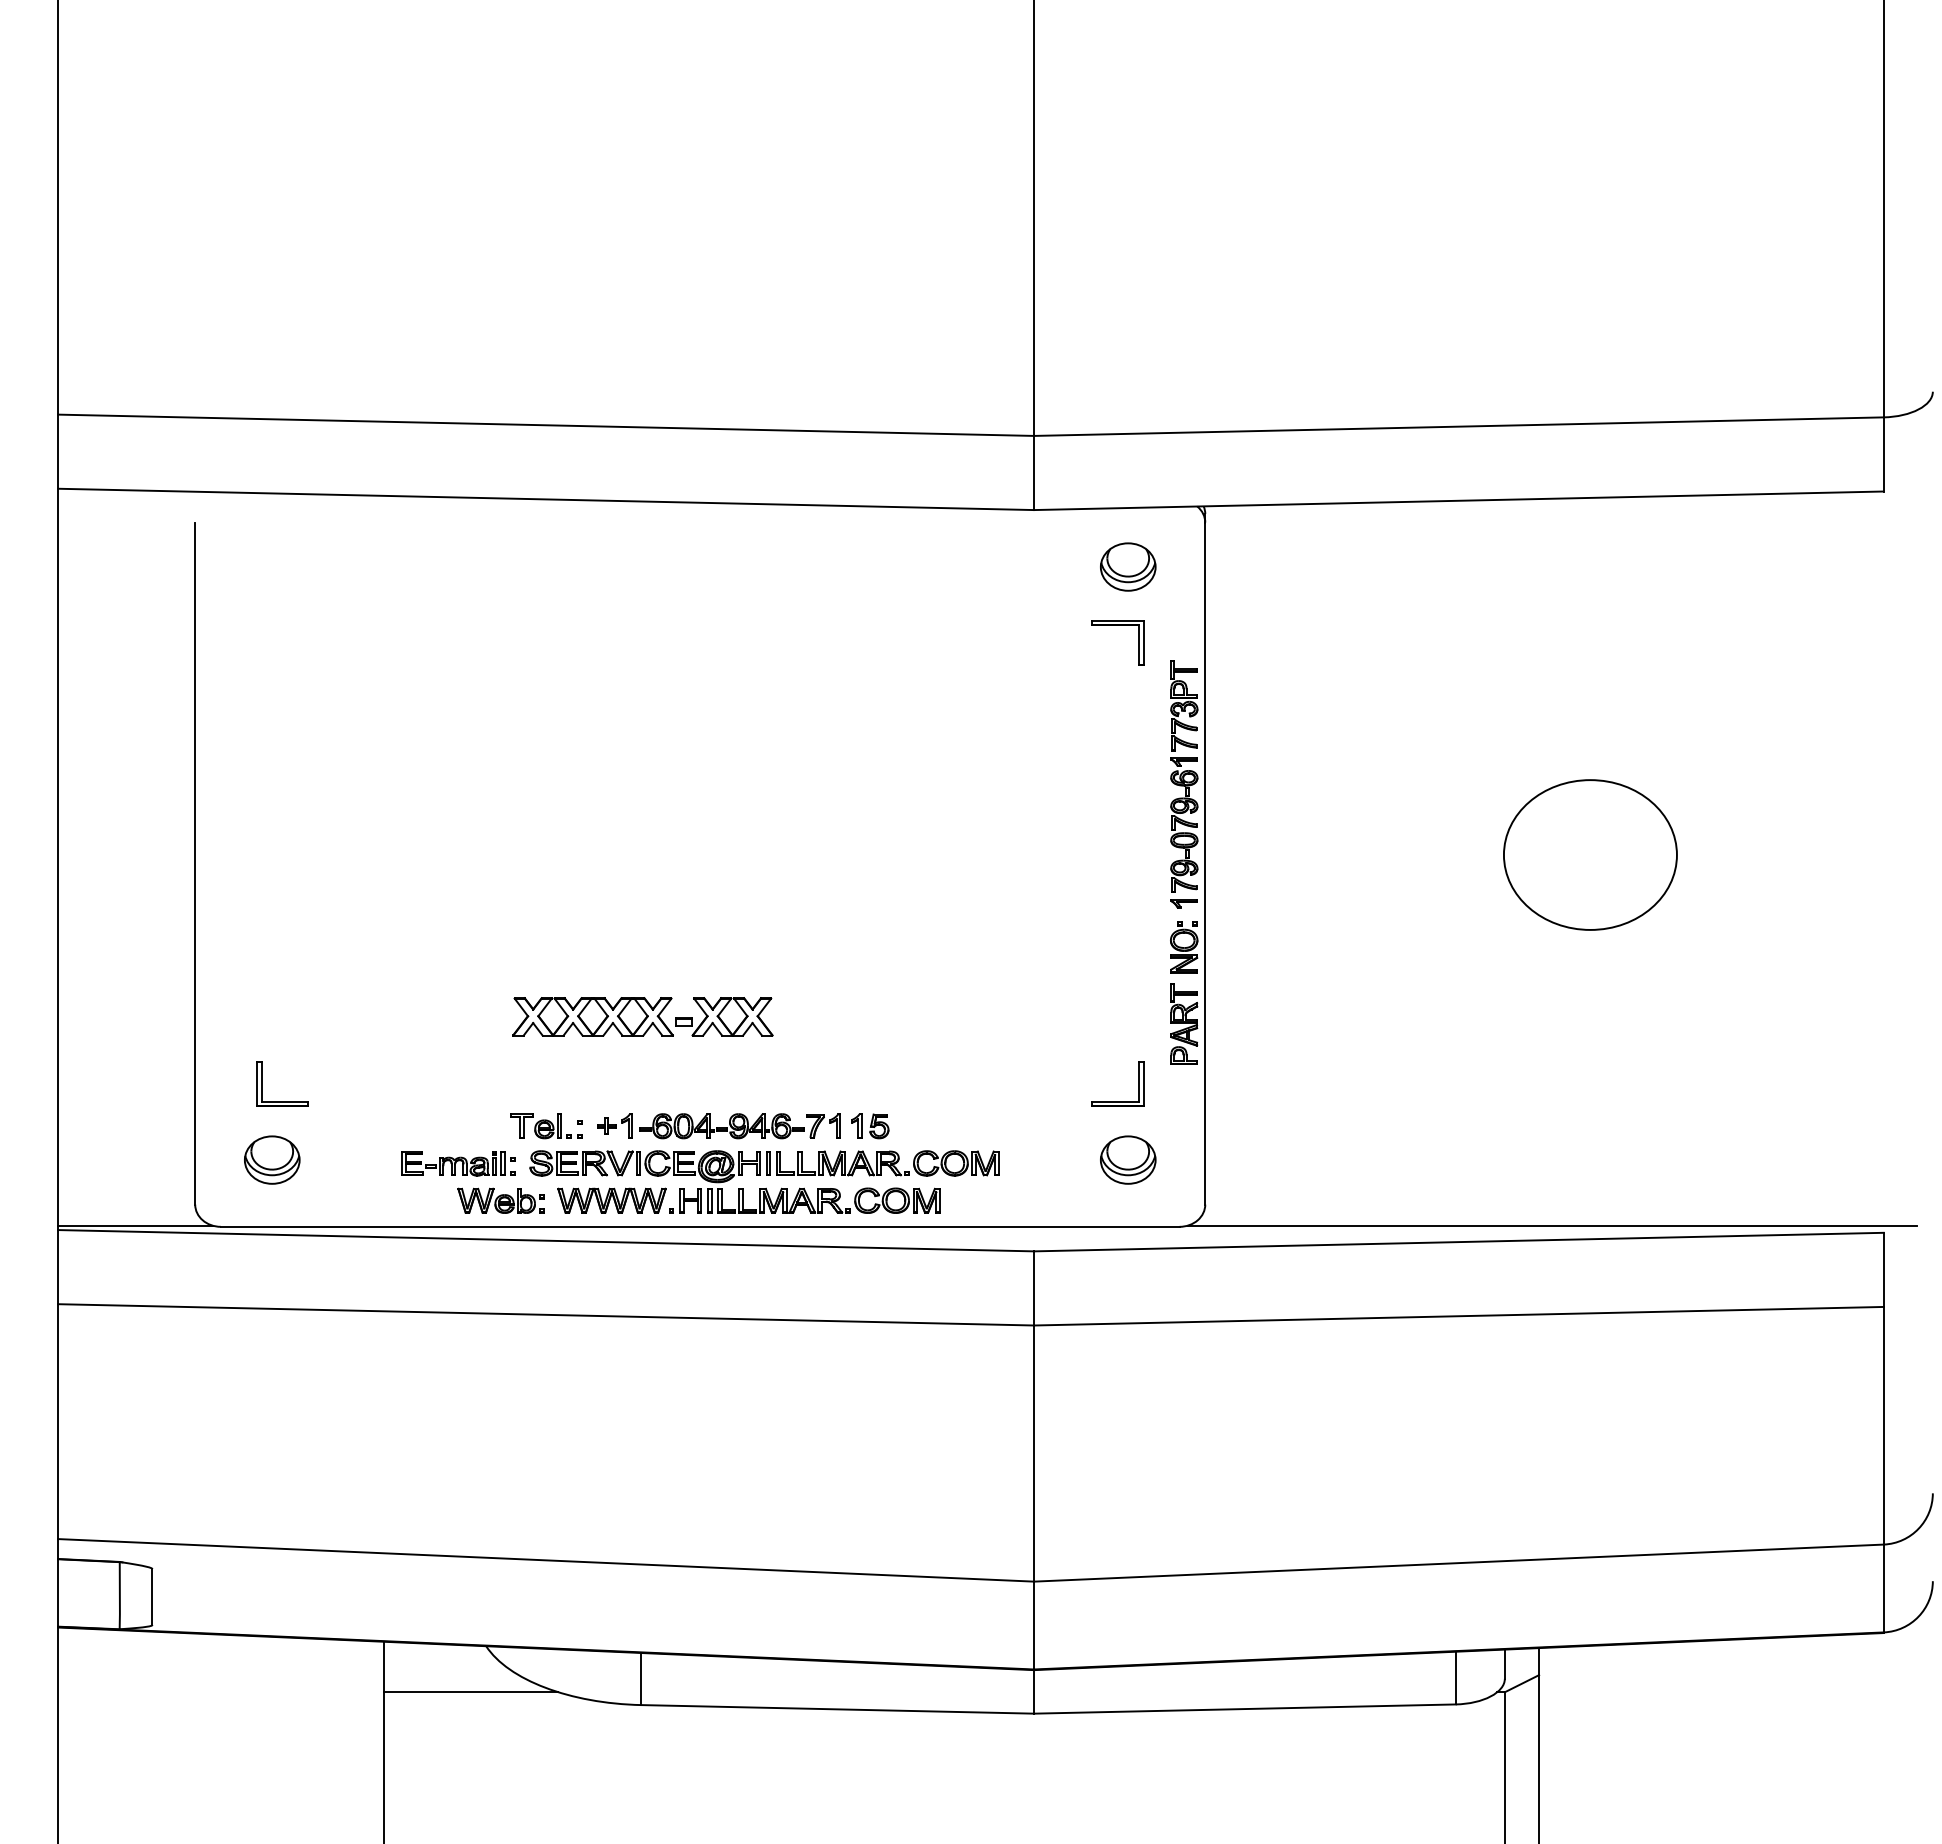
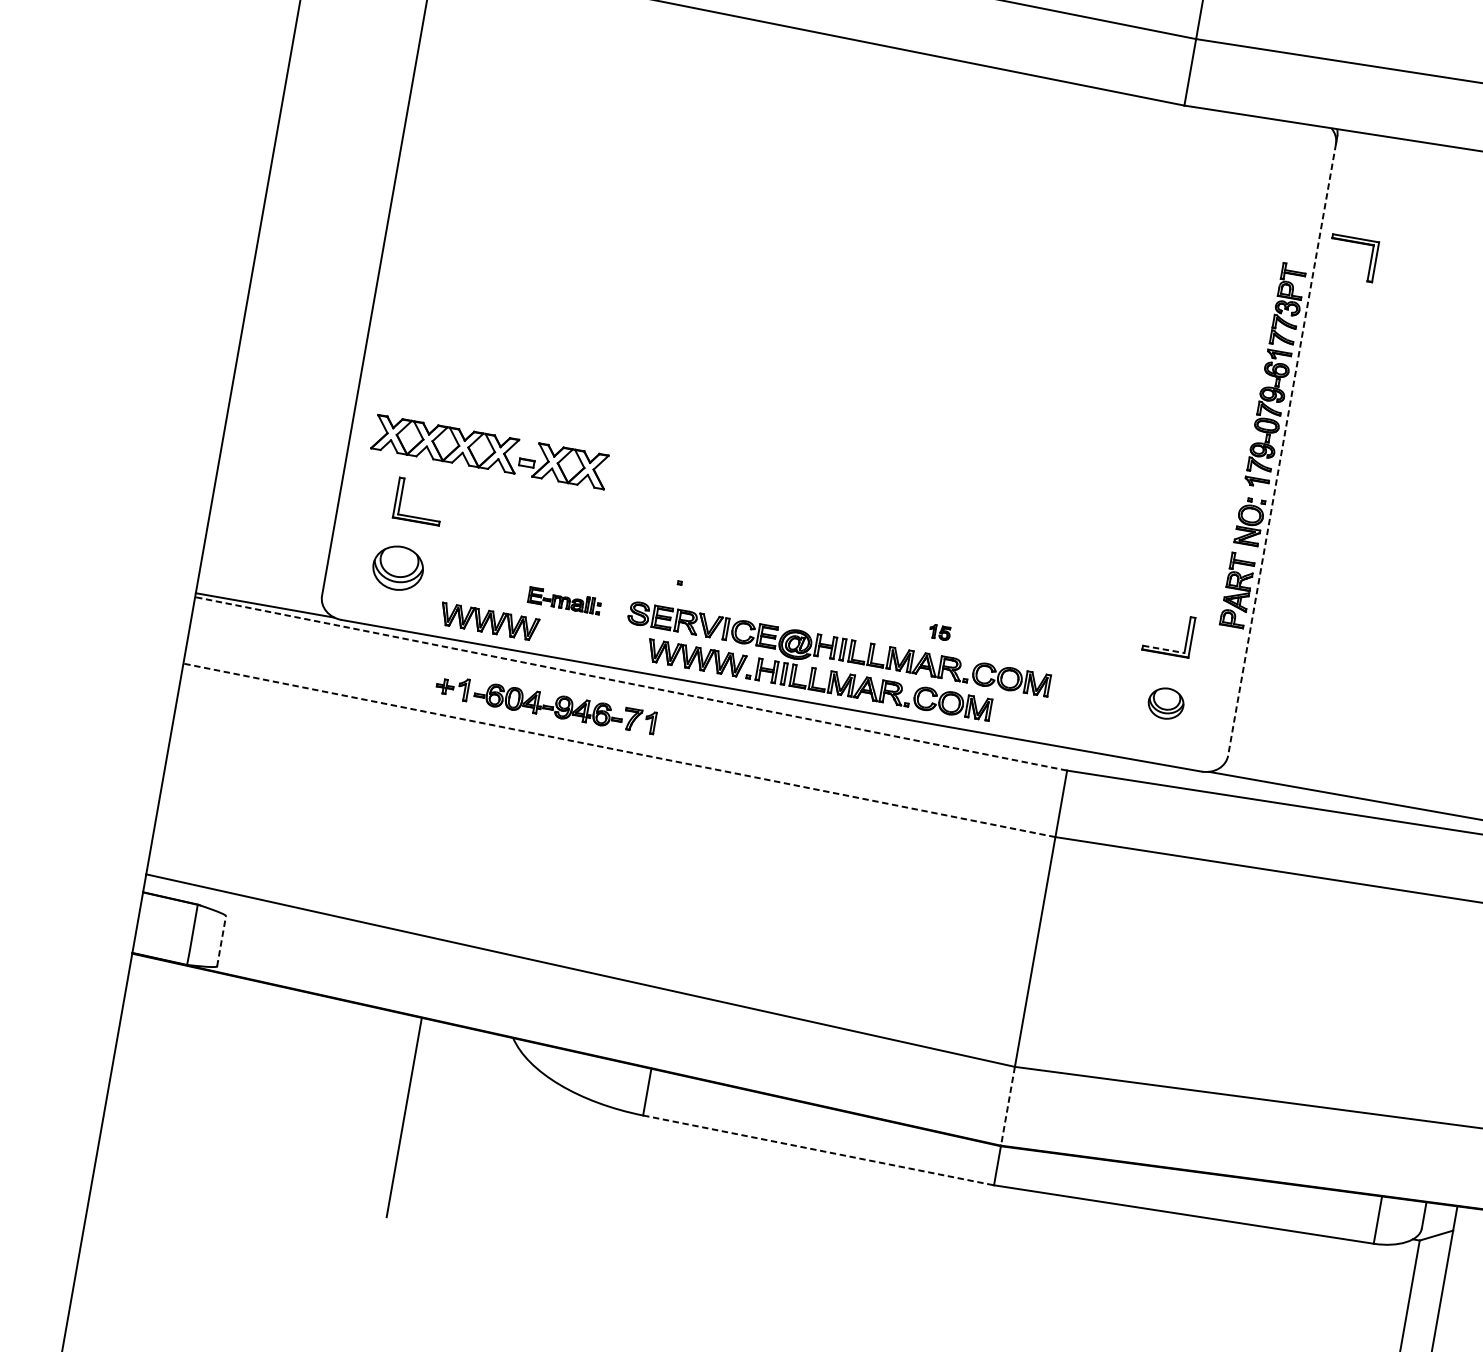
part: (1128, 566) -> (1260, 171), removed
part: (1117, 625) -> (1354, 242), moved
line: (1205, 863) -> (1282, 449), solid -> dashed
part: (642, 1016) -> (490, 451), moved
line: (1115, 1101) -> (1163, 649), solid -> dashed
part: (546, 1126) -> (649, 581), removed
part: (718, 1126) -> (545, 704), moved
part: (870, 1126) -> (940, 632), size x0.6
part: (1128, 1159) -> (1166, 703), size x0.7
part: (458, 1163) -> (564, 600), size x0.7
part: (380, 1200) -> (488, 621), added
part: (500, 1200) -> (596, 640), removed
line: (545, 1240) -> (630, 683), solid -> dashed
line: (545, 1314) -> (618, 749), solid -> dashed
line: (152, 1596) -> (221, 940), solid -> dashed
line: (1034, 1625) -> (1008, 1106), solid -> dashed
line: (470, 1692) -> (491, 1077), removed
line: (838, 1709) -> (819, 1150), solid -> dashed

